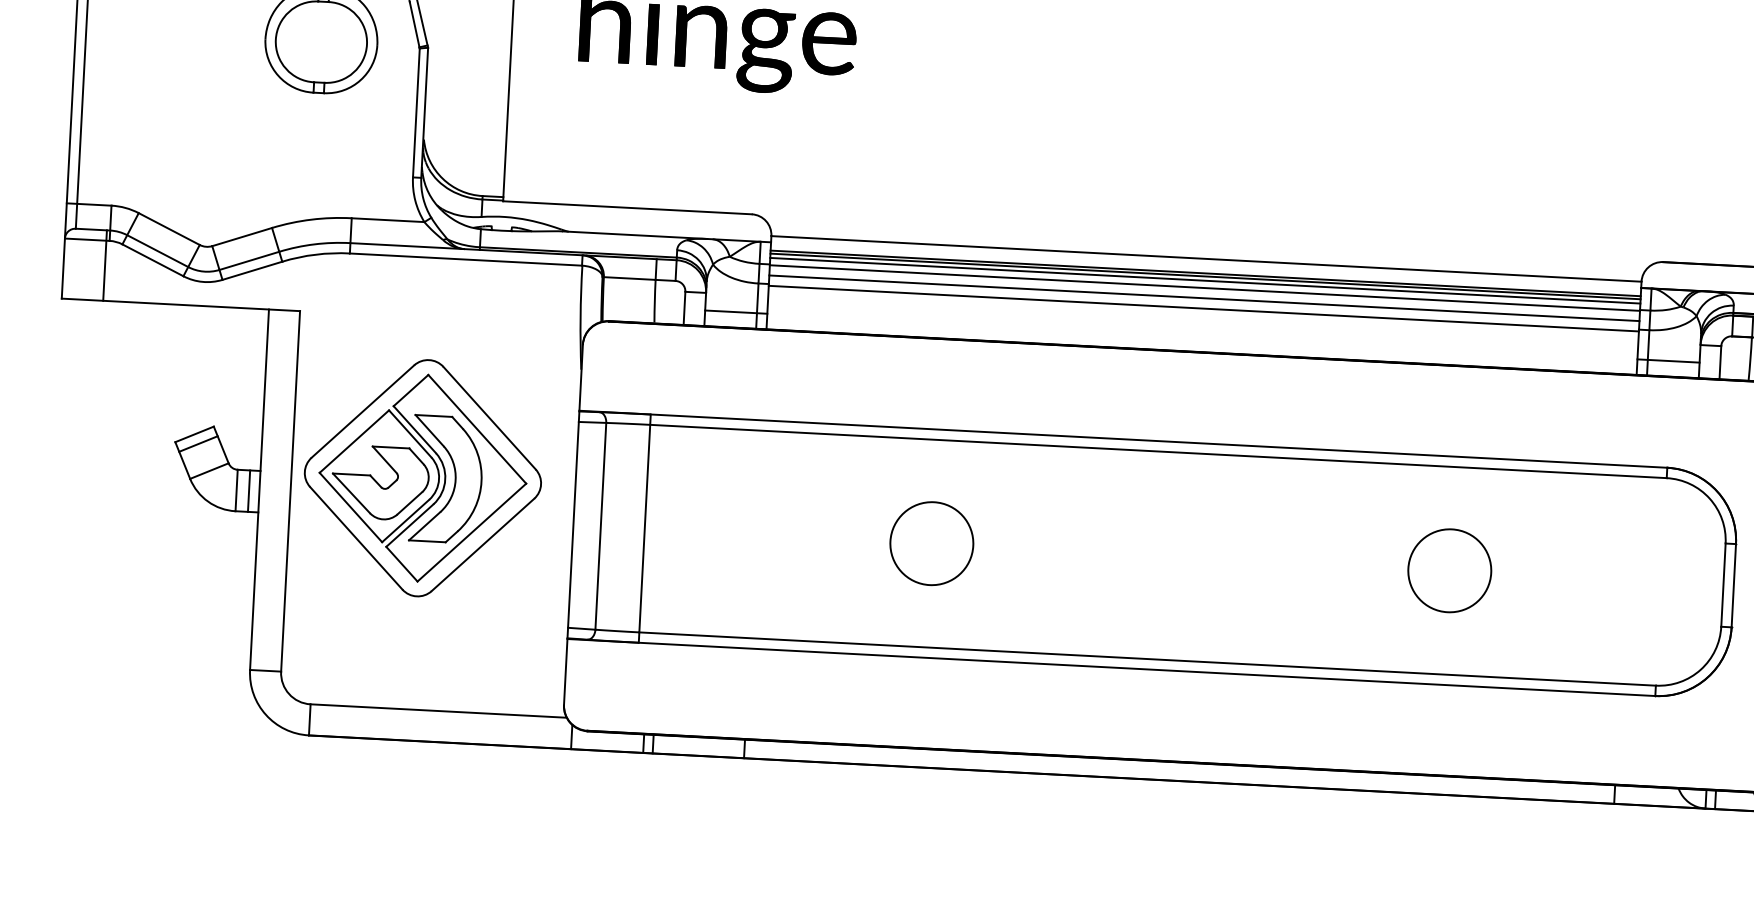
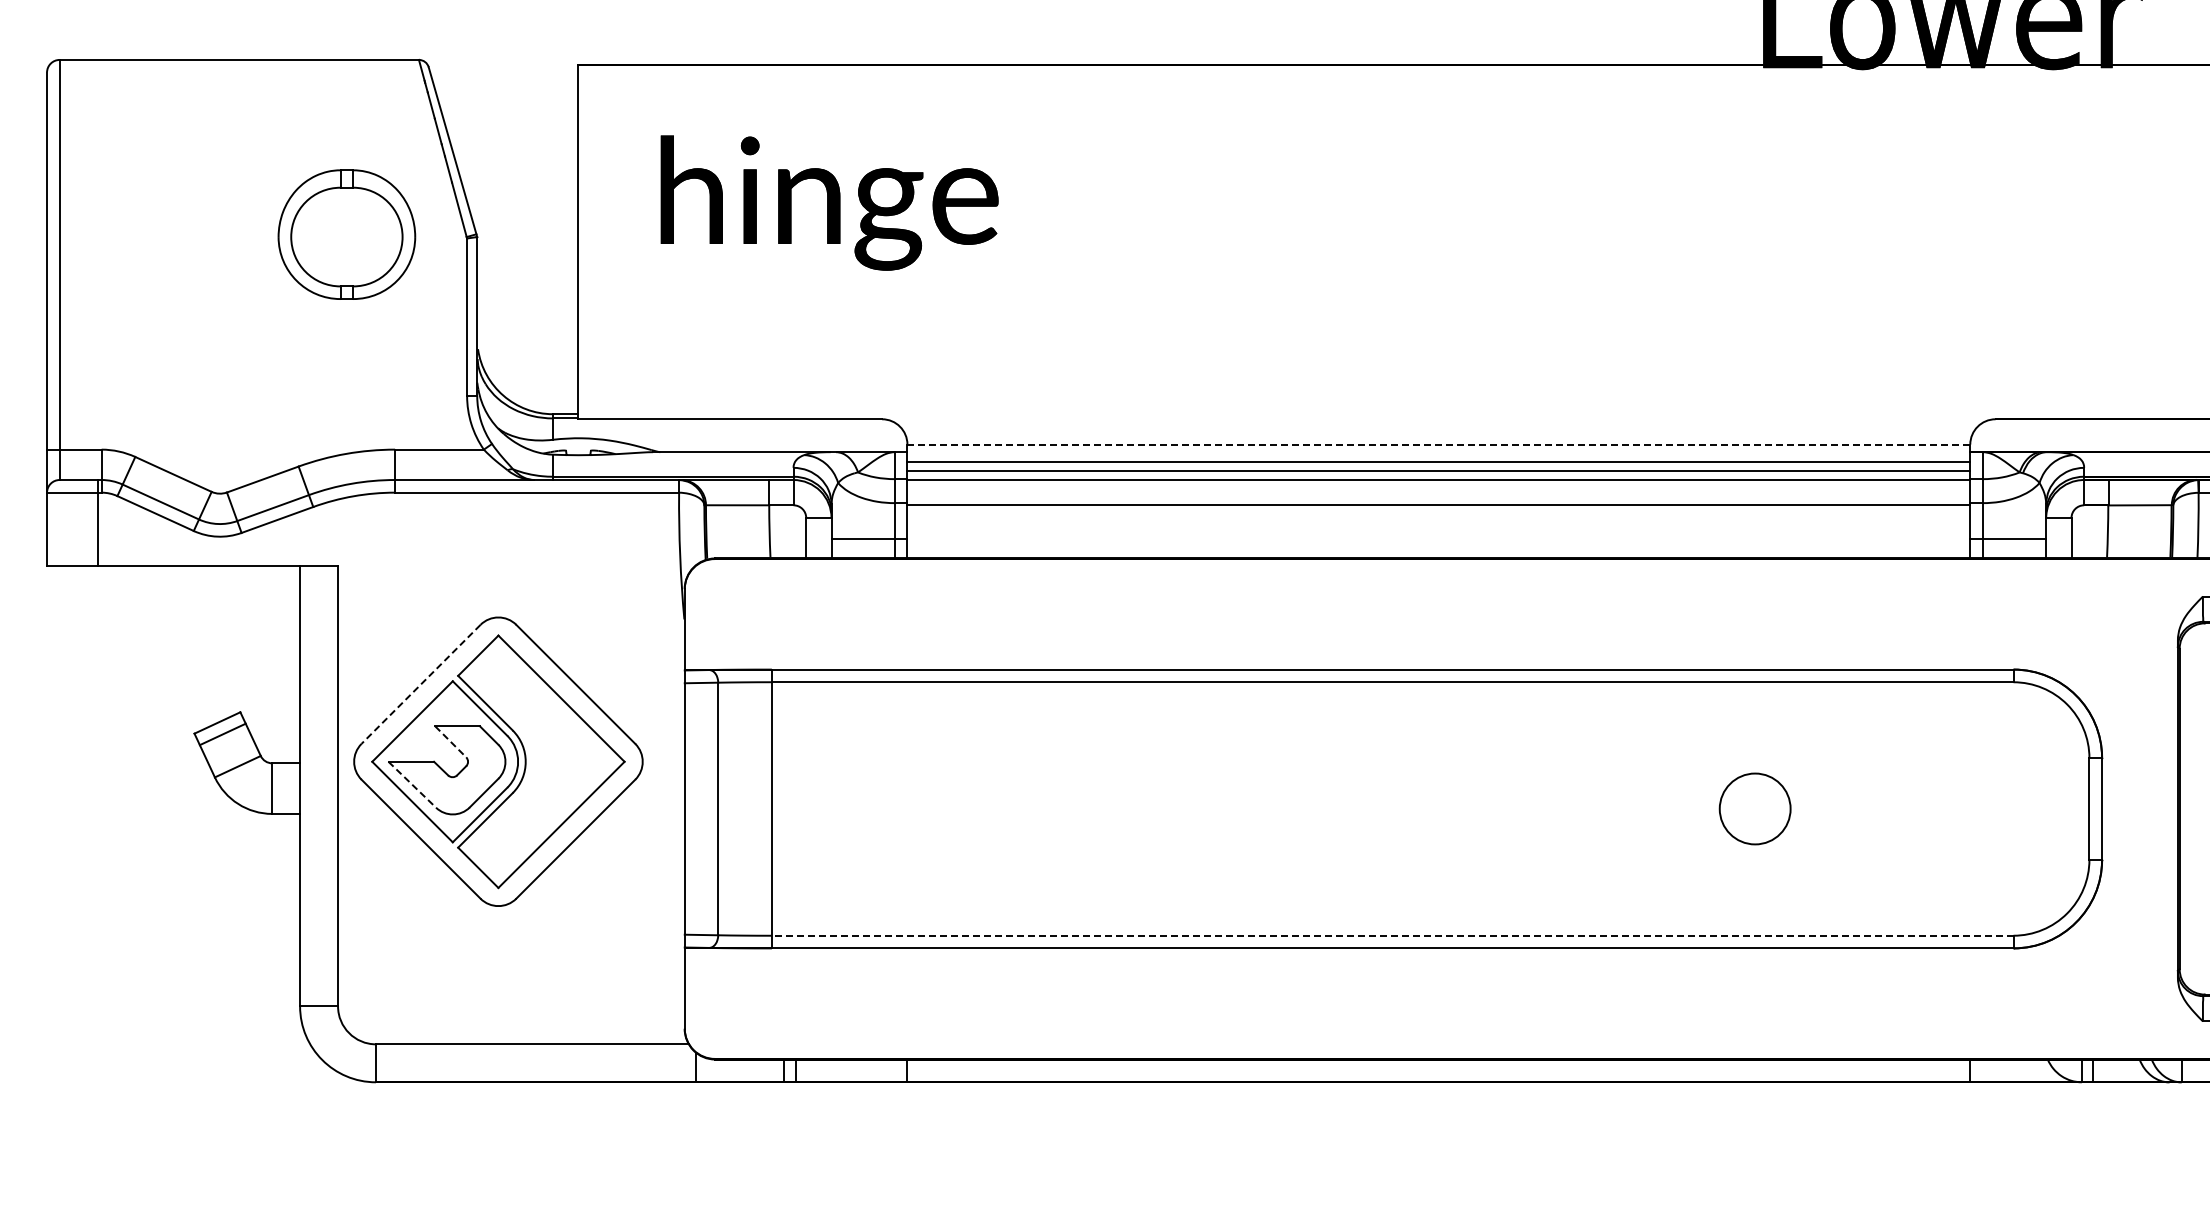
line: (1206, 258) -> (1439, 444), solid -> dashed
line: (1205, 276) -> (1438, 466), removed
line: (1204, 298) -> (1438, 492), removed
line: (362, 411) -> (420, 684), solid -> dashed
line: (384, 459) -> (450, 741), solid -> dashed
part: (454, 479) -> (537, 761), removed
line: (249, 491) -> (287, 788), removed
line: (351, 493) -> (412, 785), solid -> dashed
circle: (931, 543) -> (1122, 808), removed
circle: (1449, 570) -> (1754, 808), size x0.7
line: (1147, 658) -> (1392, 935), solid -> dashed

